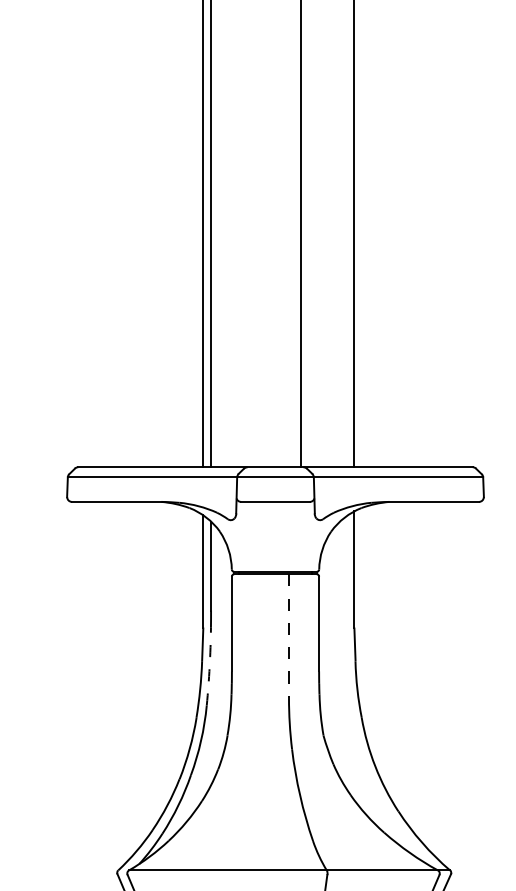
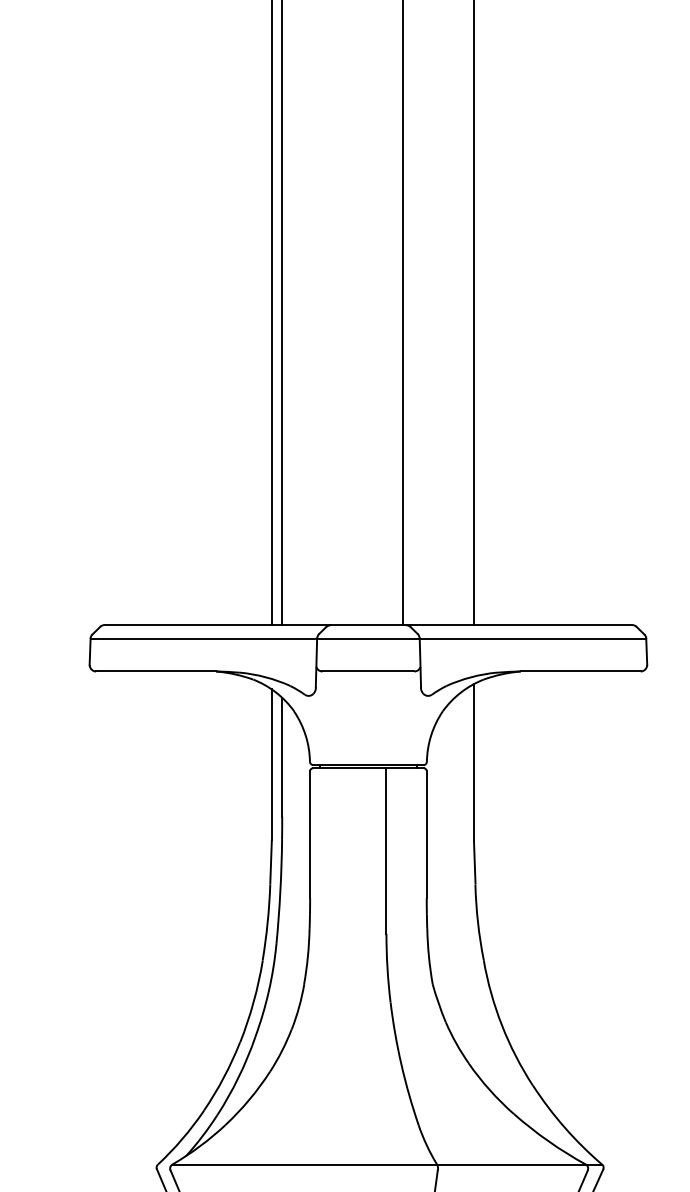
line: (289, 636) -> (386, 851), dashed -> solid
arc: (209, 666) -> (280, 891), dashed -> solid

